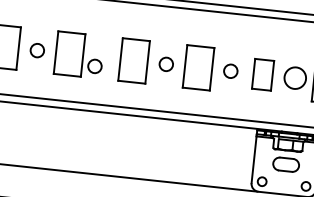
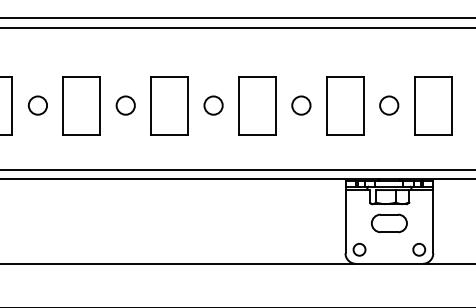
circle: (94, 66) -> (125, 105), moved
part: (263, 74) -> (345, 105), size x1.43
circle: (295, 78) -> (389, 105), size x0.62

